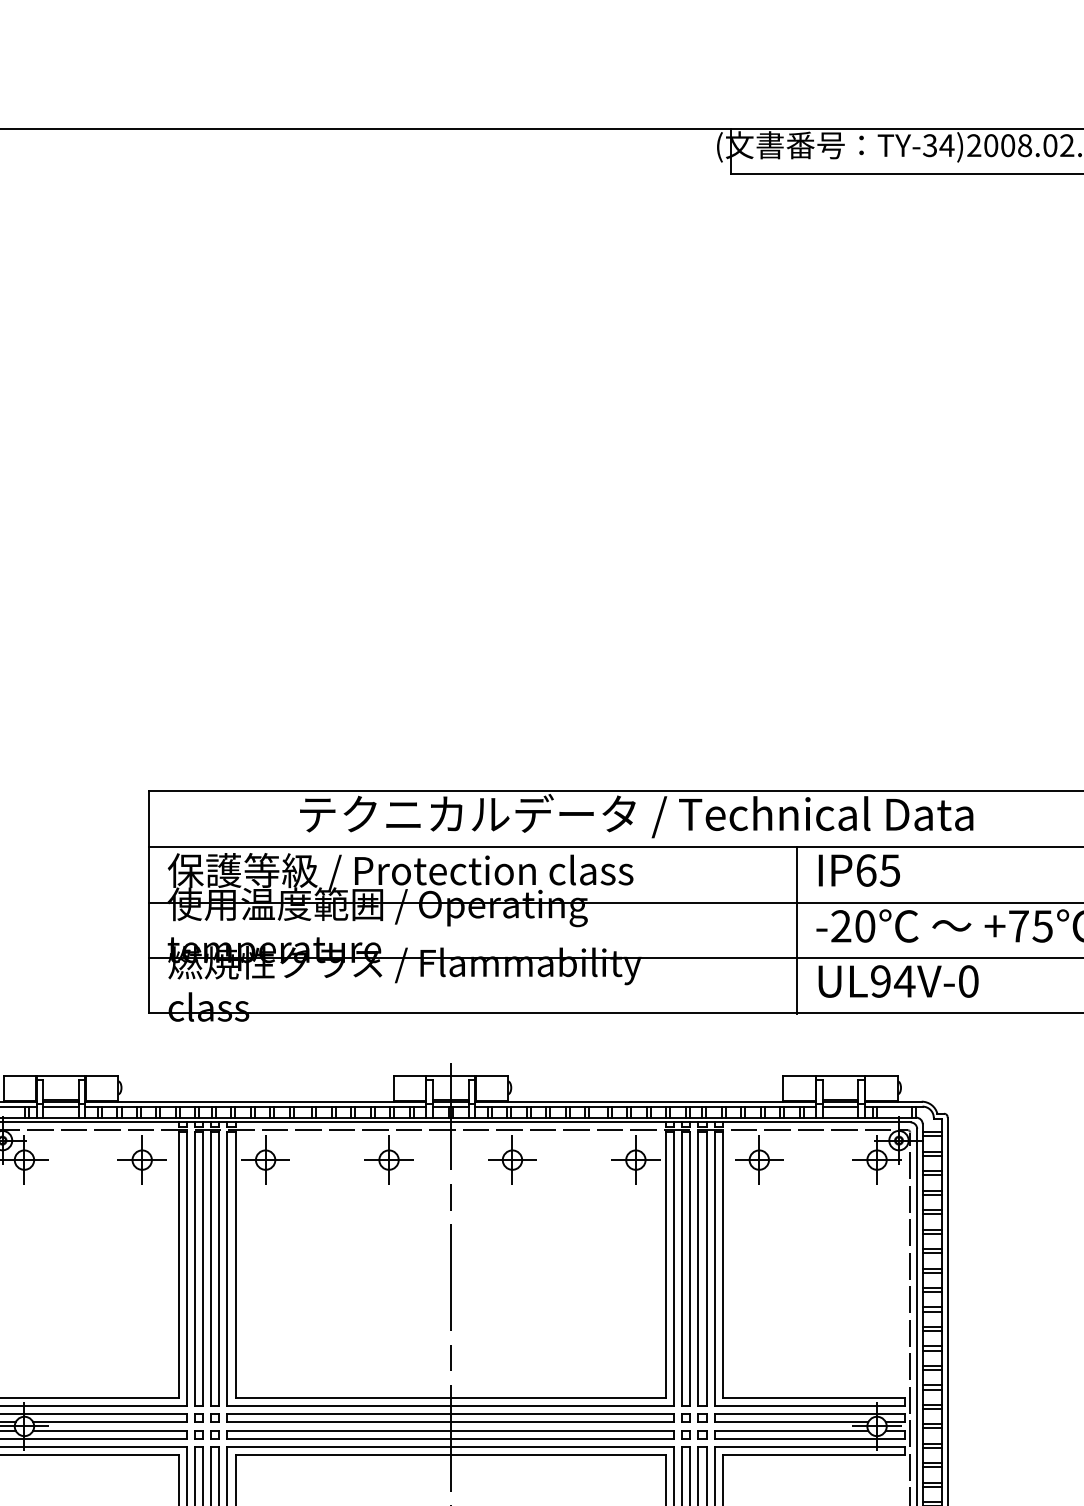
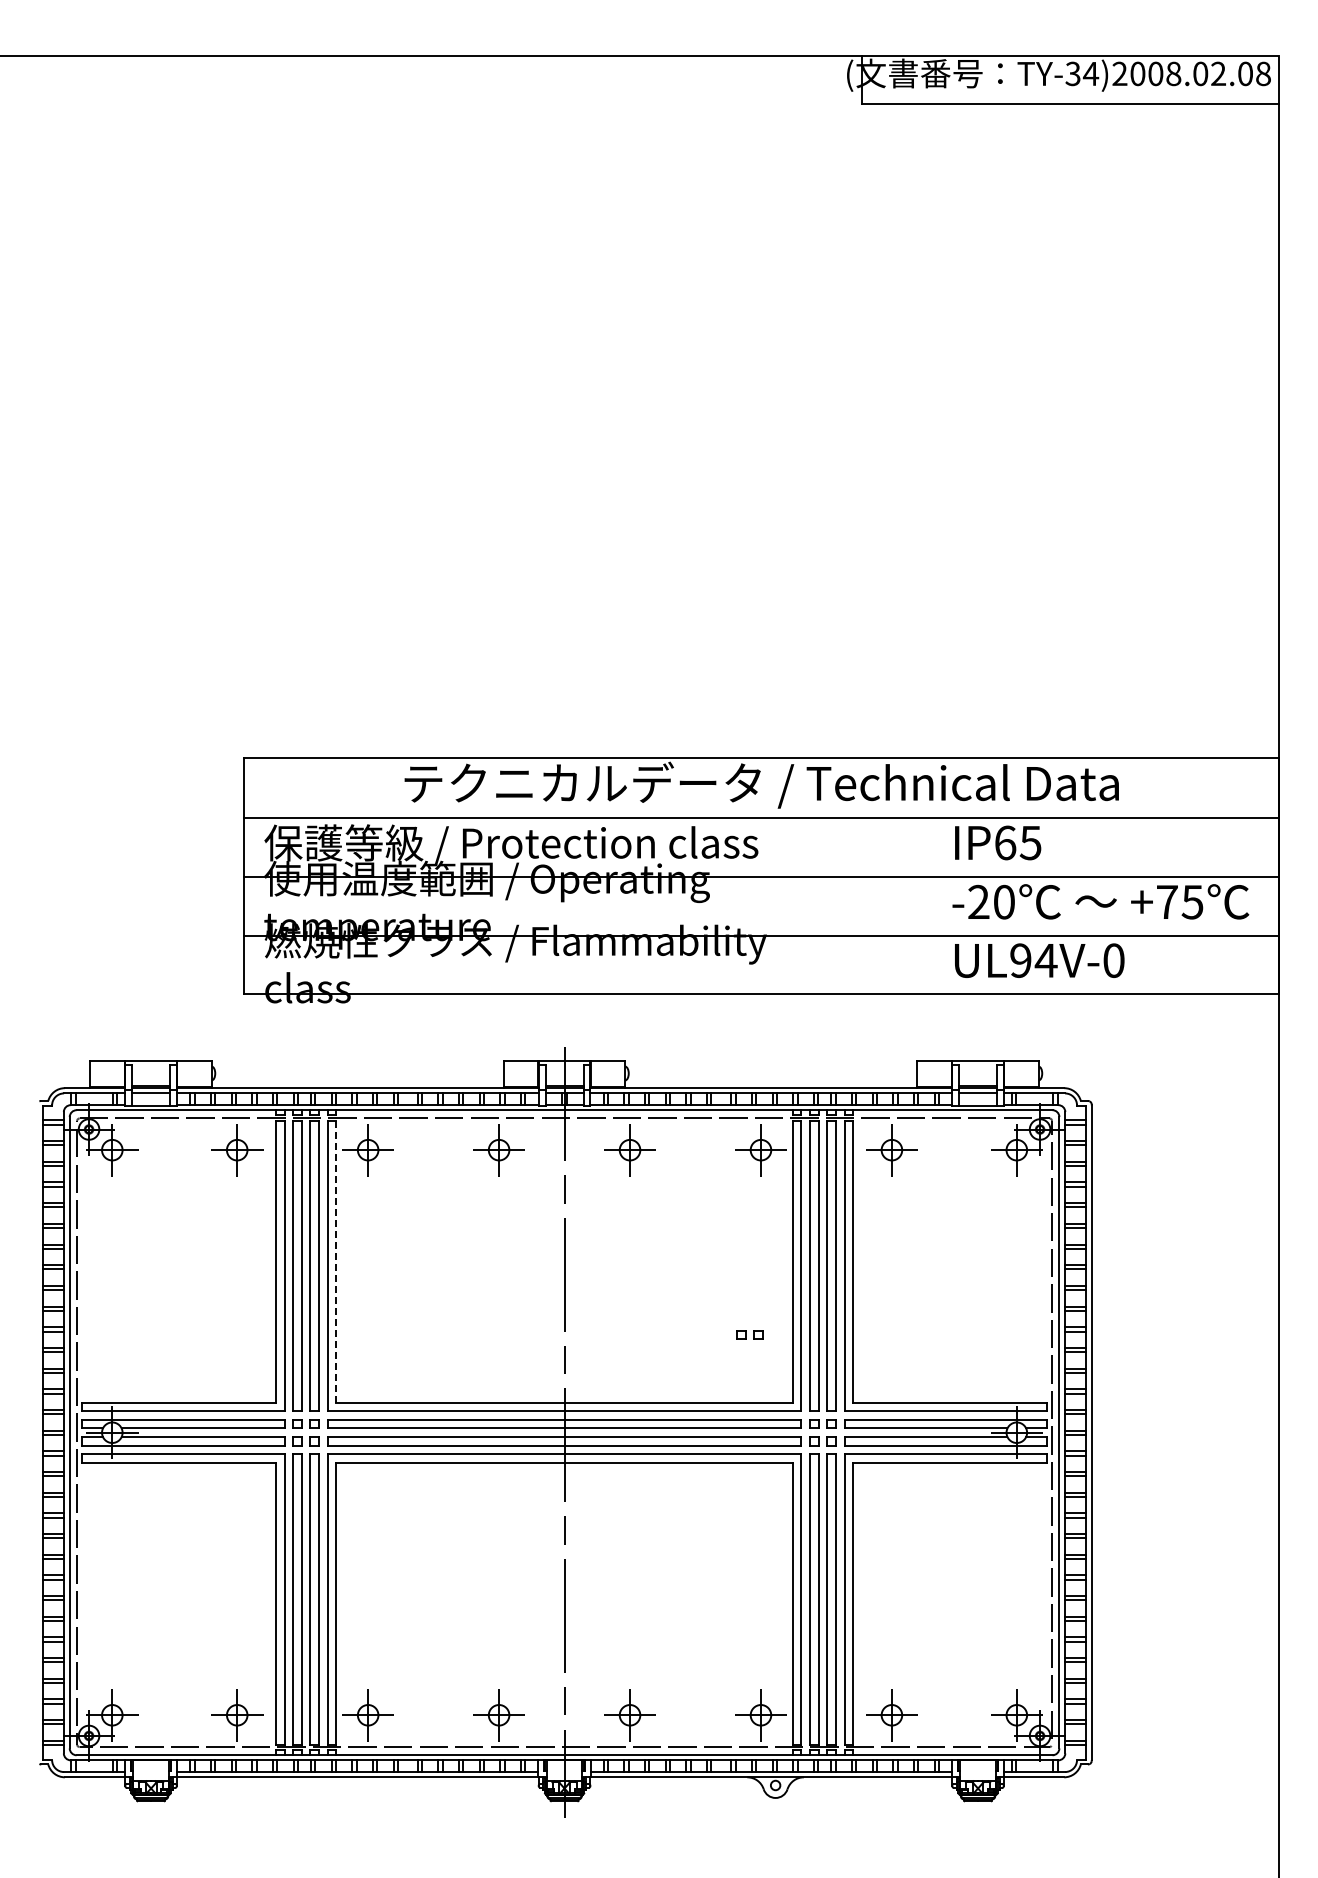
line: (796, 930) -> (931, 906), removed
line: (235, 1265) -> (336, 1261), solid -> dashed
part: (625, 1333) -> (749, 1334), added

